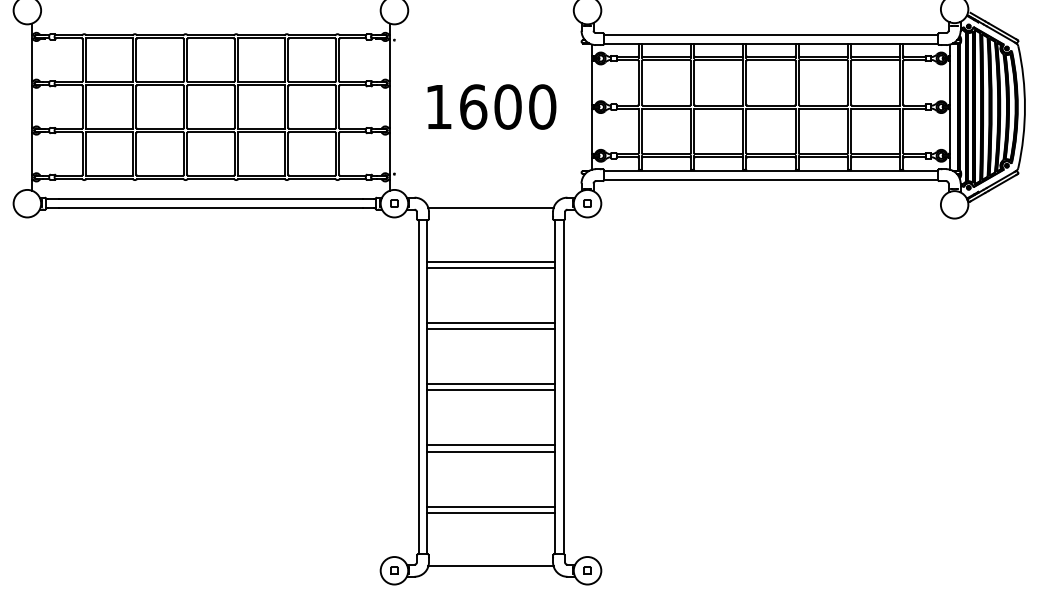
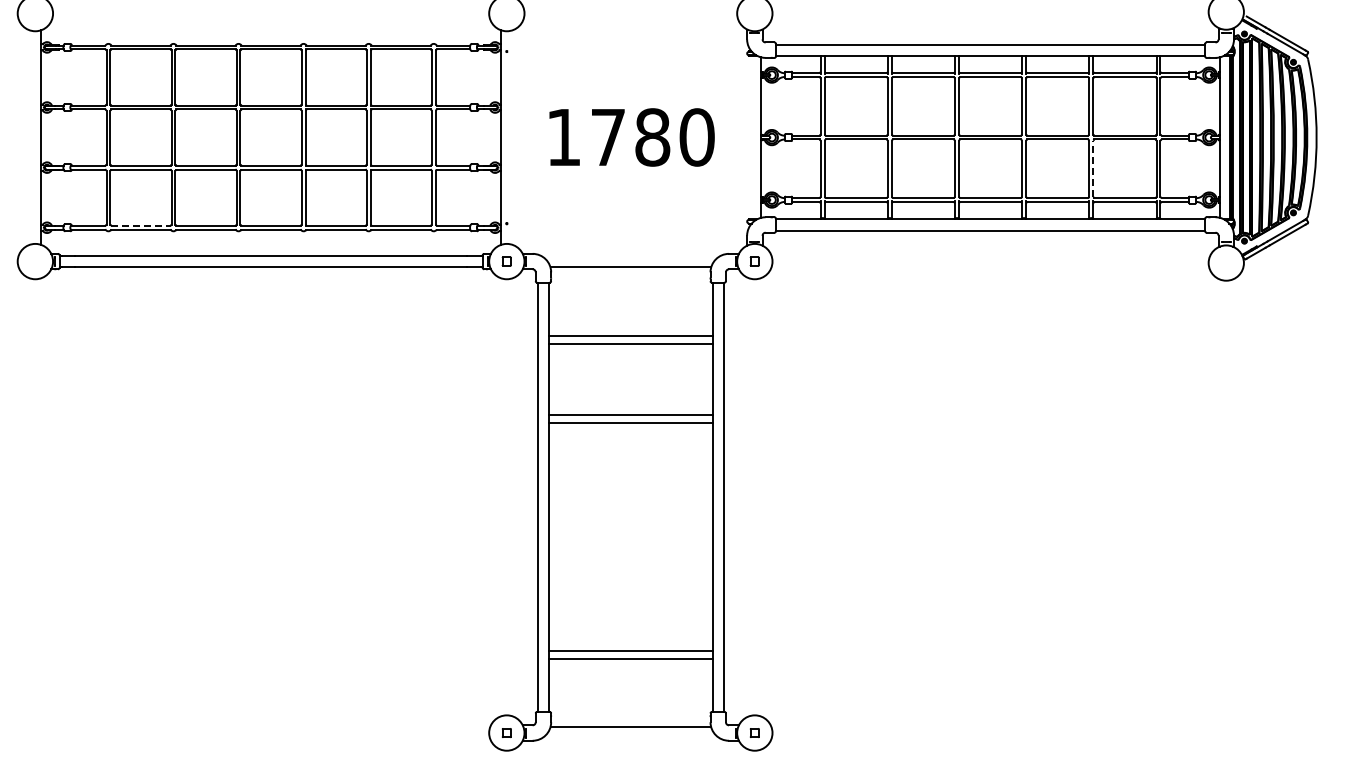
text: (490, 107) -> (630, 137), 1600 -> 1780
line: (851, 131) -> (1093, 168), solid -> dashed
line: (109, 175) -> (140, 225), solid -> dashed
line: (490, 384) -> (630, 493), removed
line: (490, 390) -> (630, 501), removed
line: (490, 445) -> (630, 572), removed
line: (490, 451) -> (630, 580), removed

